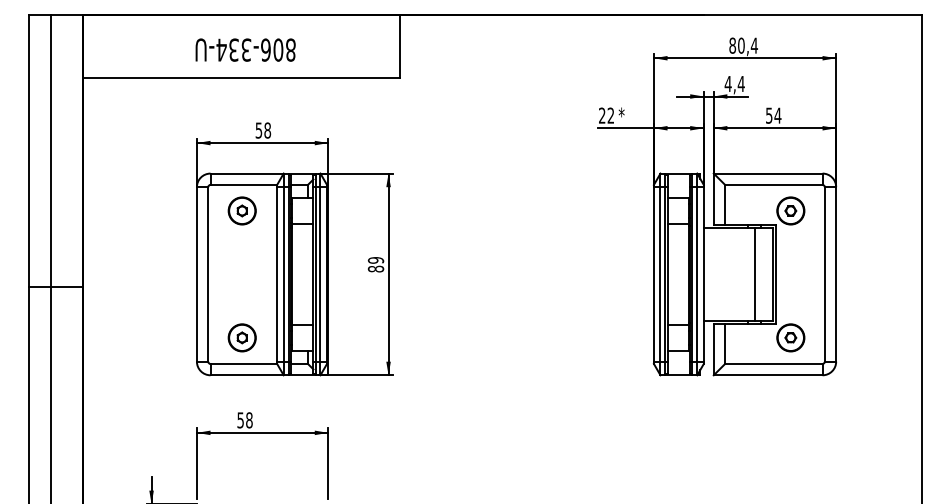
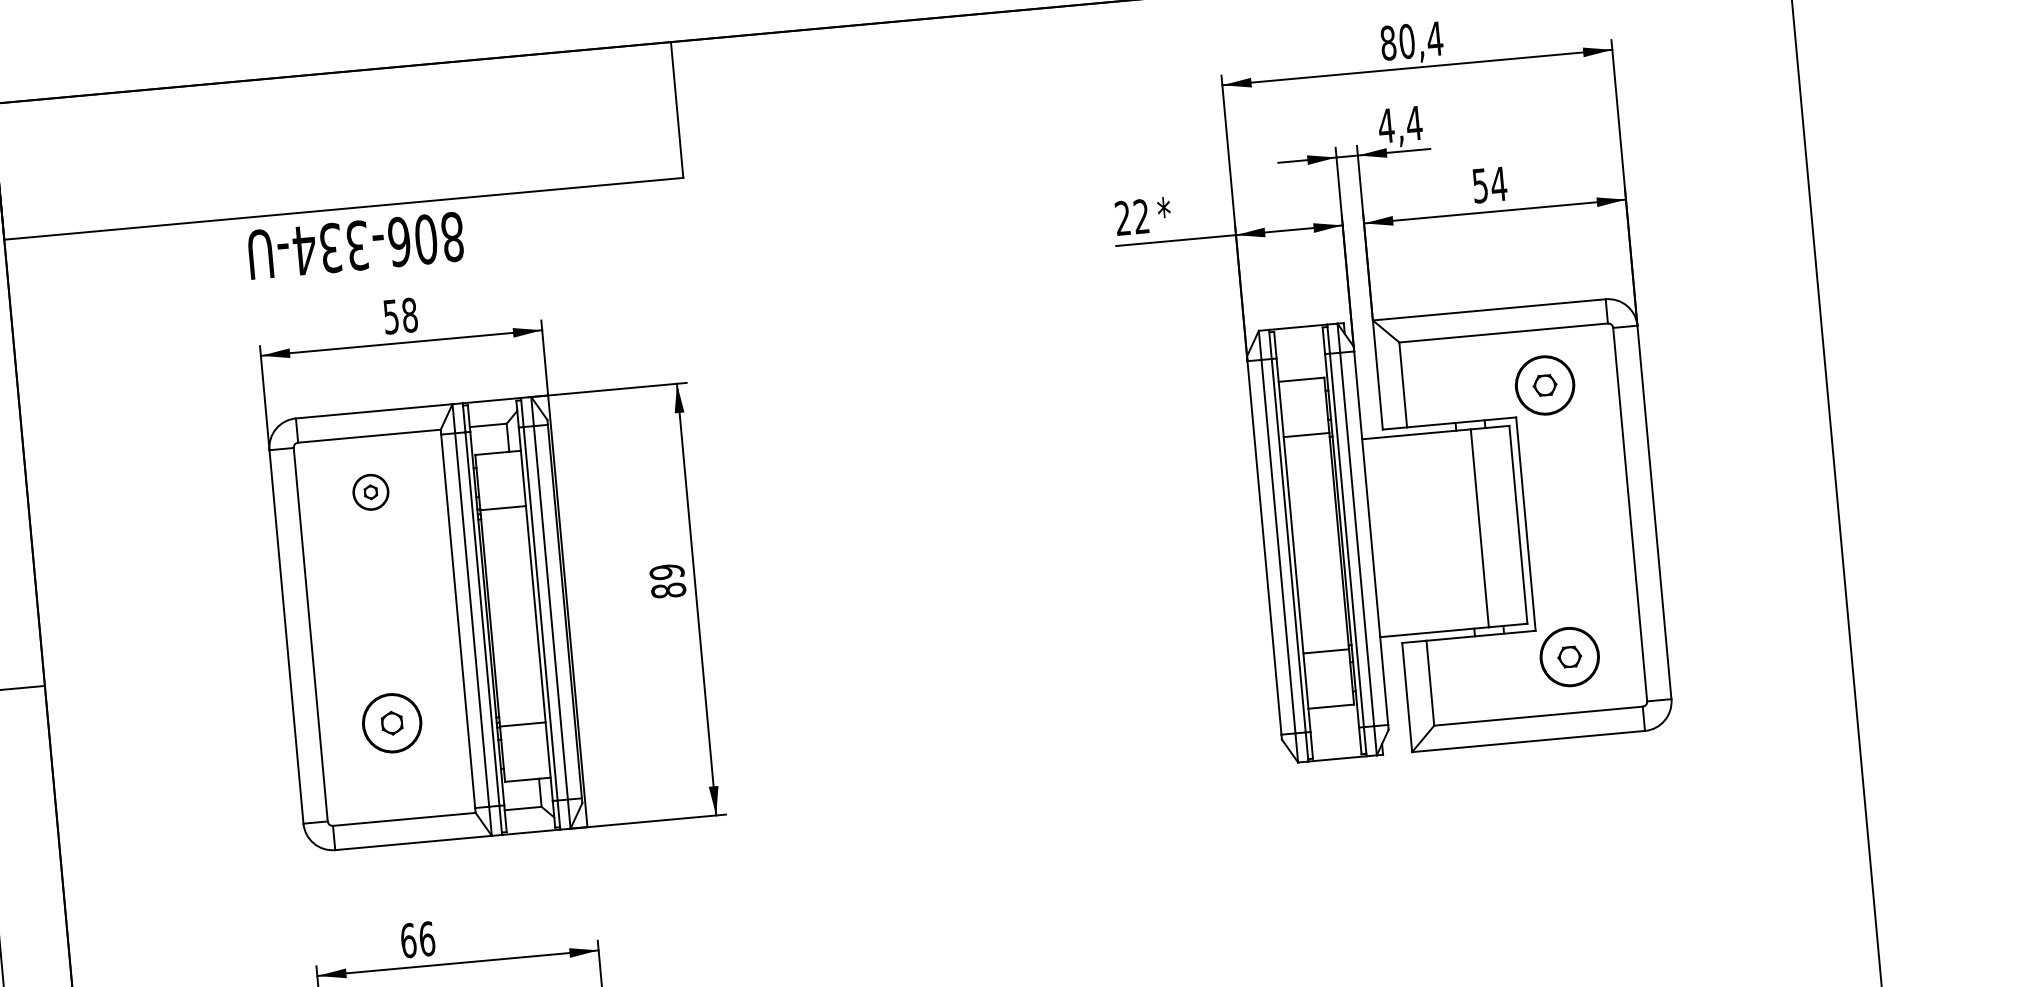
text: (245, 49) -> (355, 244), moved
part: (241, 210) -> (369, 491), size x0.6
part: (241, 337) -> (390, 722), moved
text: (244, 420) -> (416, 940), 58 -> 66

